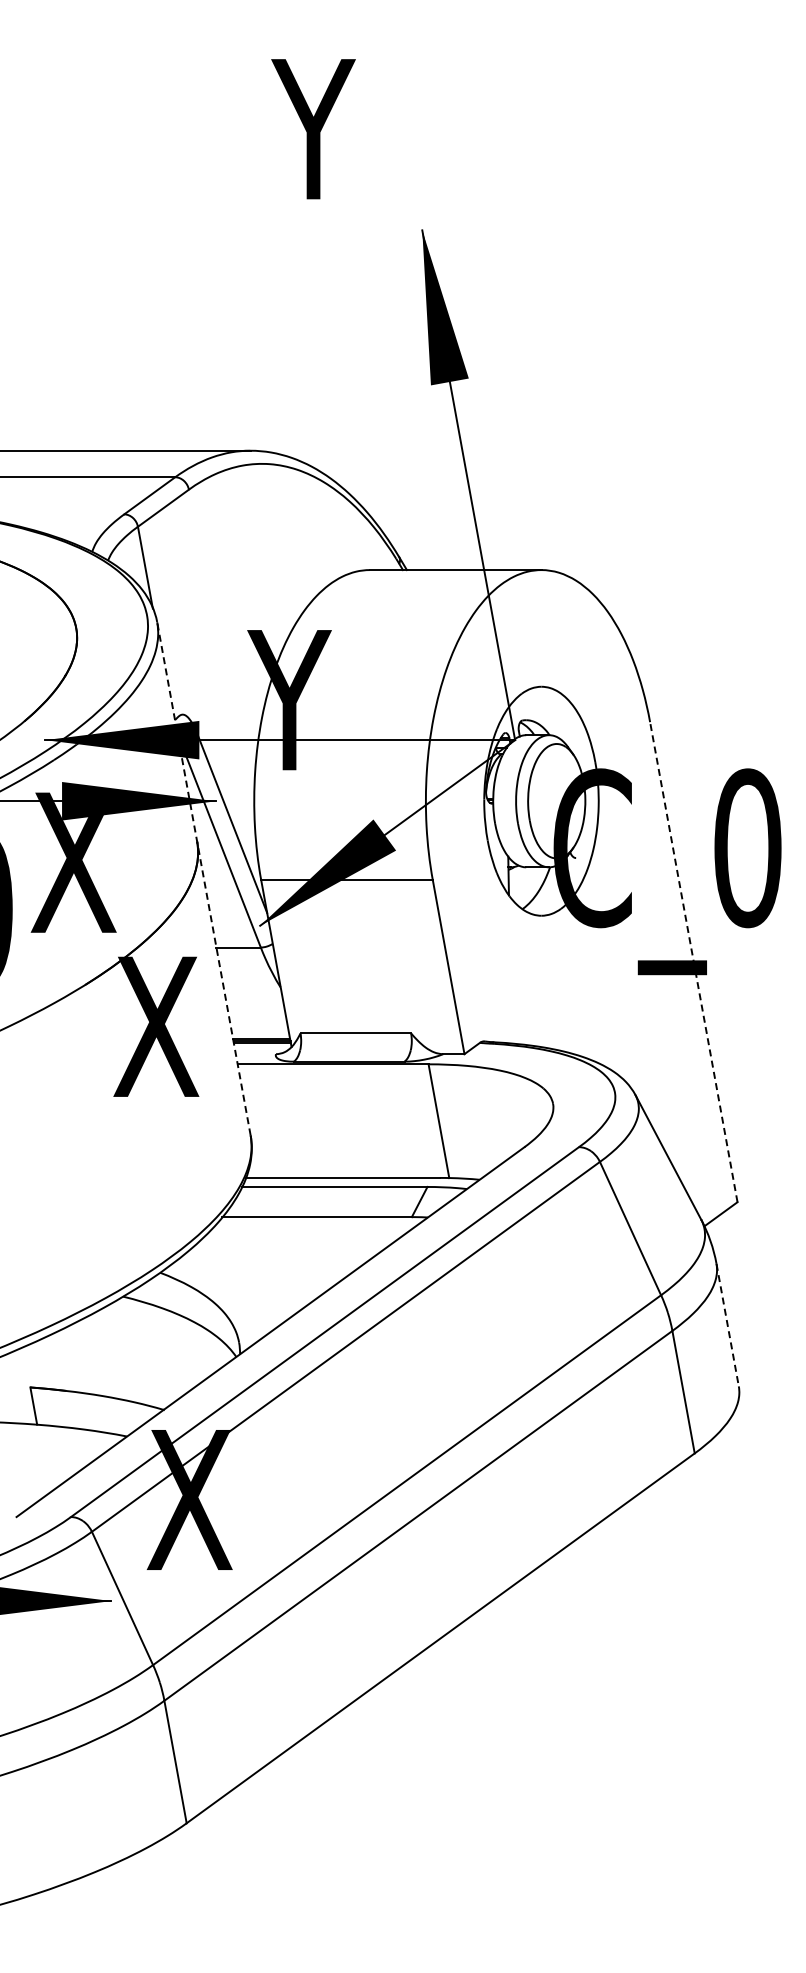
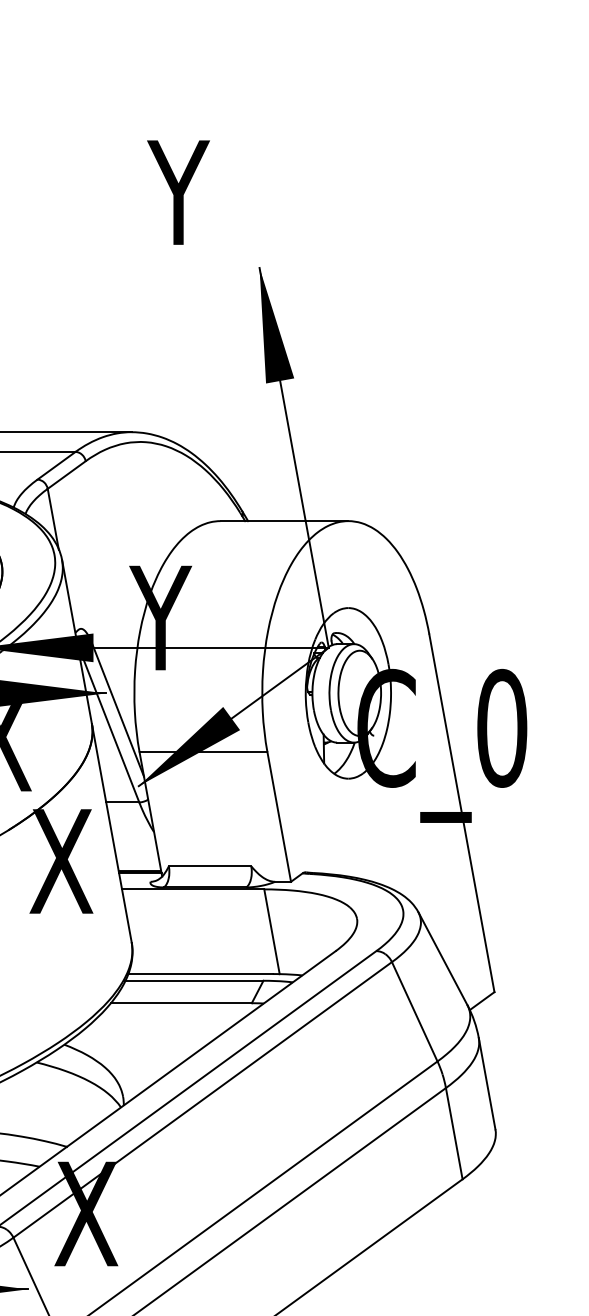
line: (203, 878) -> (96, 750), dashed -> solid
line: (693, 962) -> (461, 813), dashed -> solid
line: (727, 1325) -> (487, 1083), dashed -> solid

